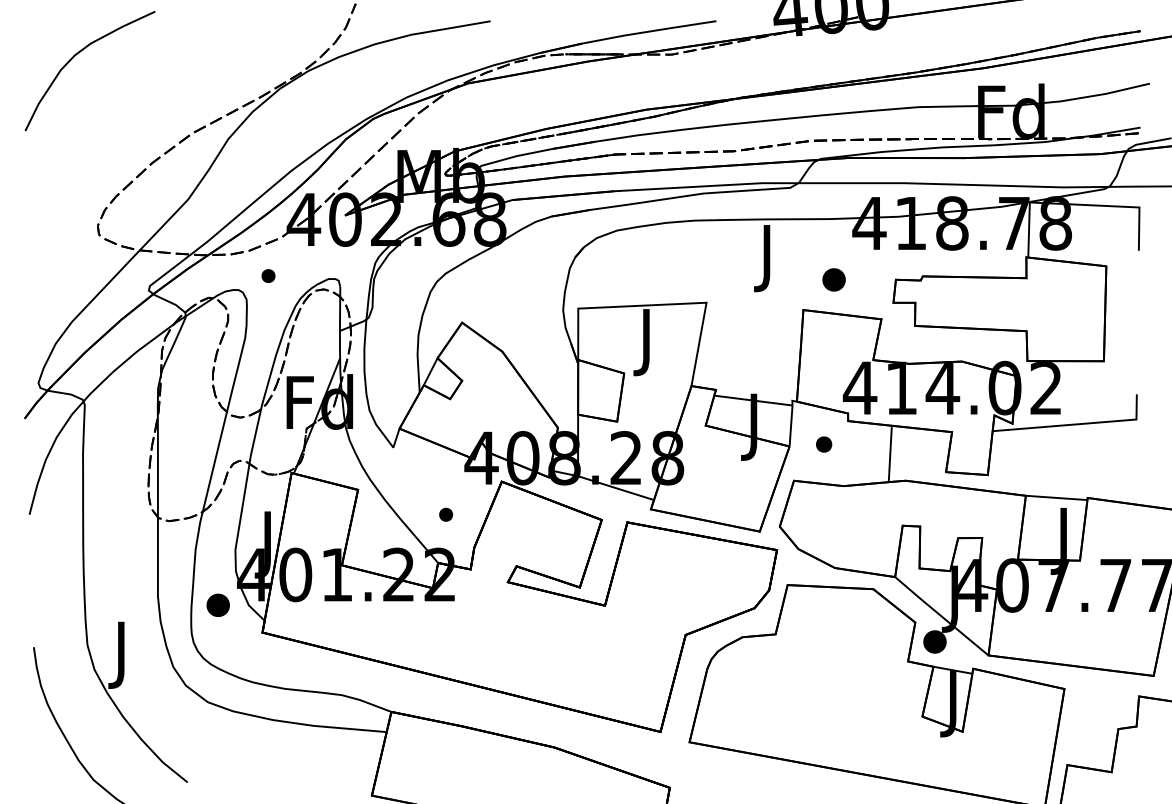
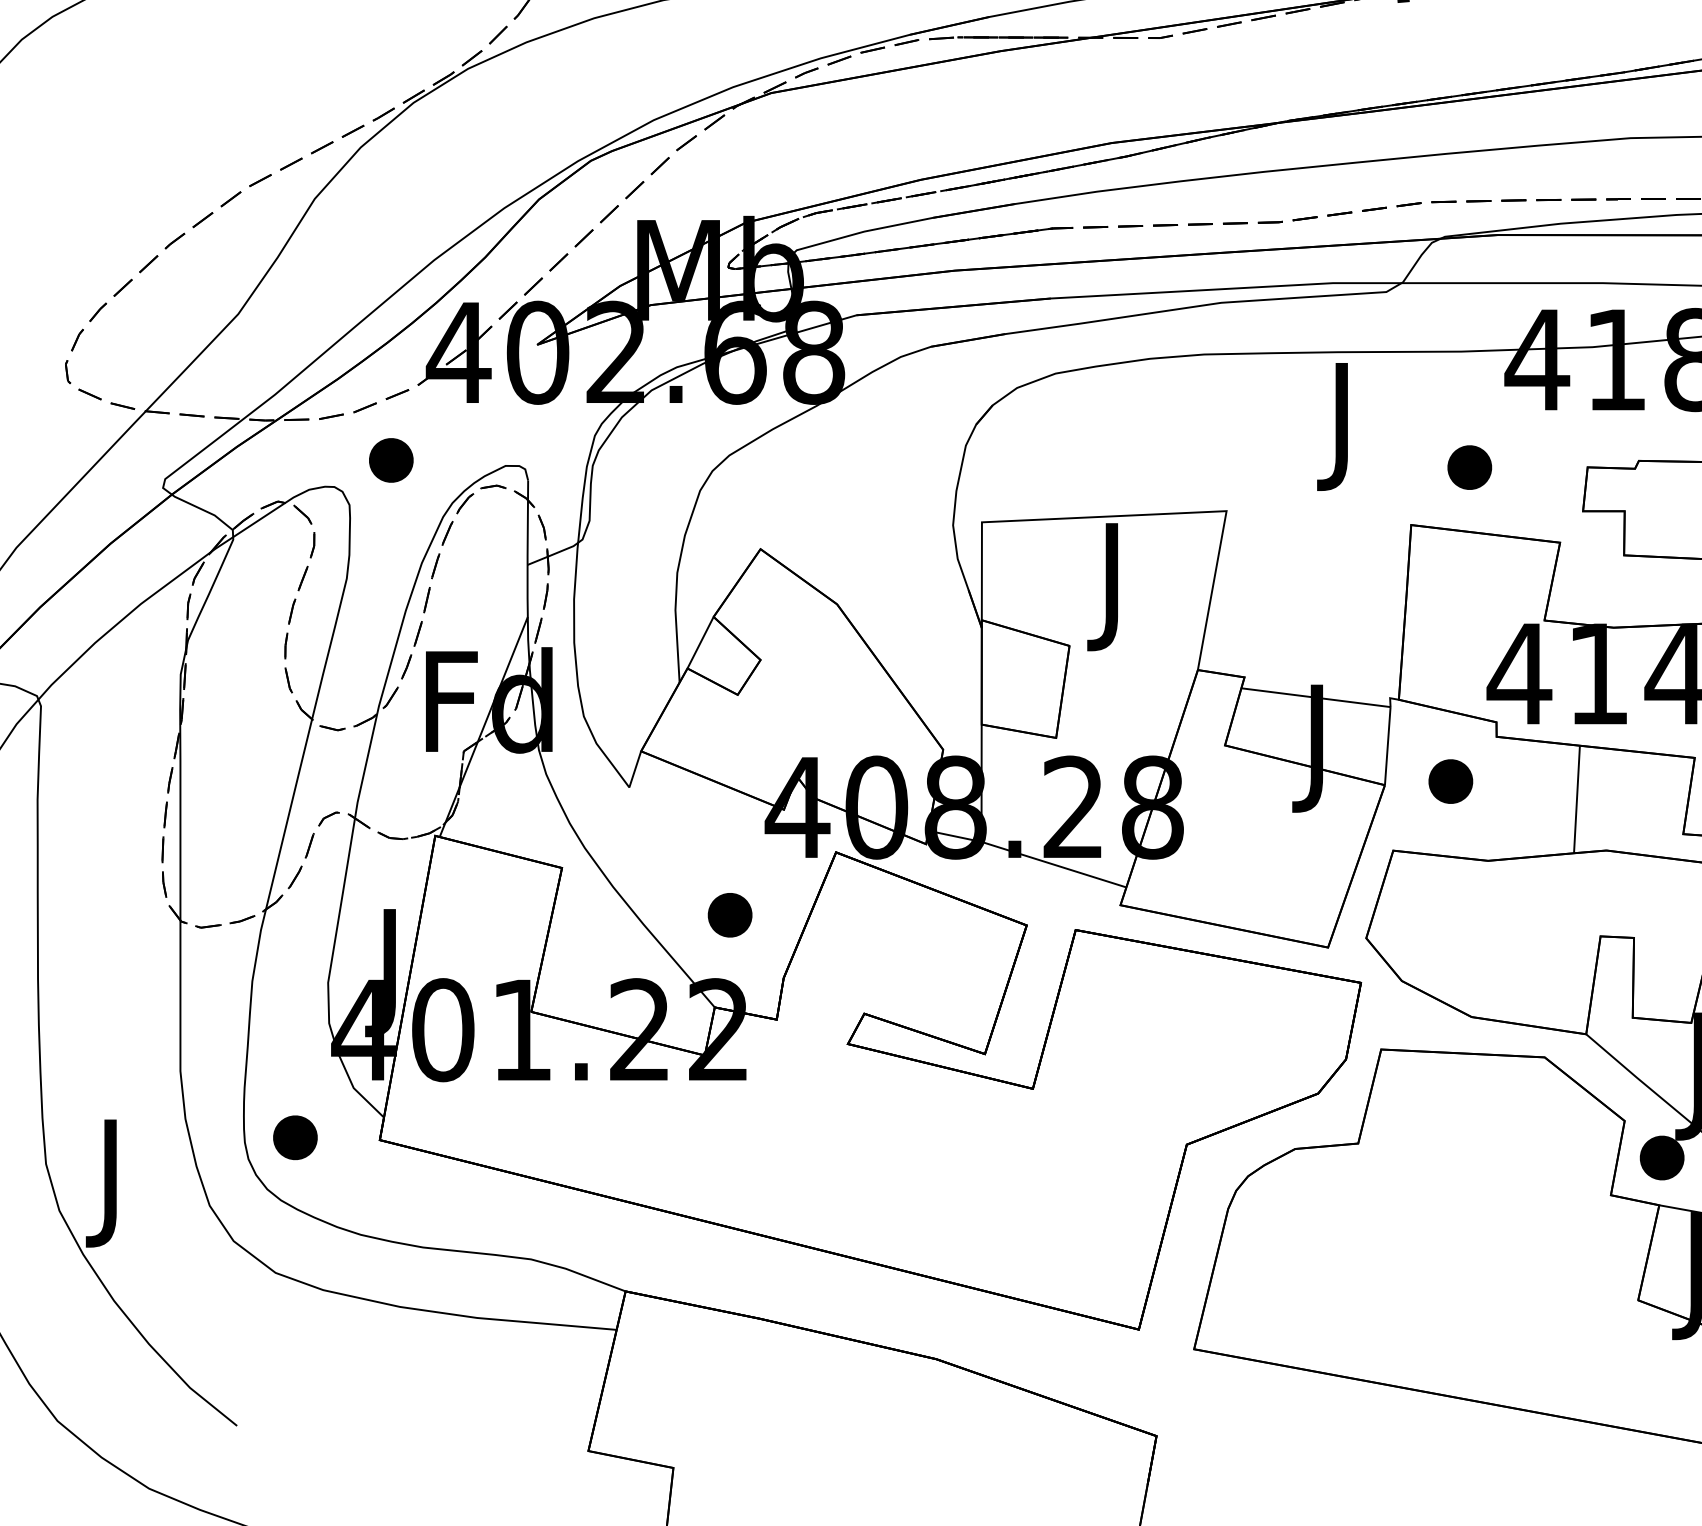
part: (268, 275) -> (391, 459), size x1.67
part: (823, 444) -> (1449, 781), size x1.43
part: (445, 514) -> (728, 914), size x1.67
part: (217, 604) -> (293, 1136), moved

